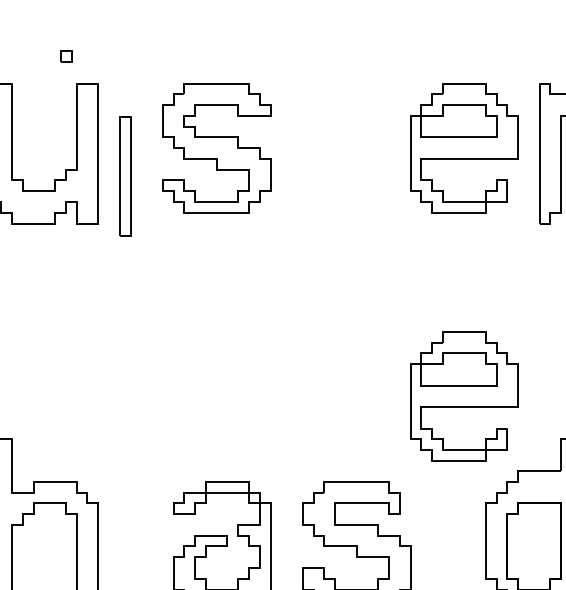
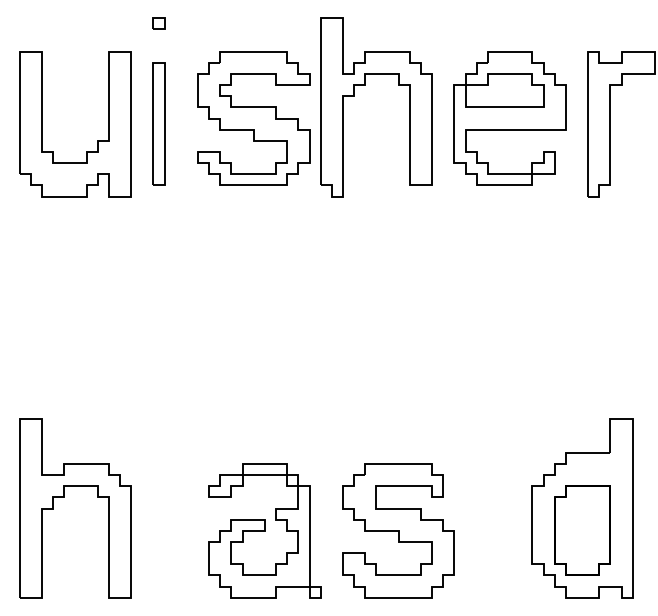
part: (65, 56) -> (158, 23), moved
part: (324, 116) -> (365, 85), added
part: (124, 176) -> (158, 123), moved
part: (463, 396) -> (509, 375), removed

